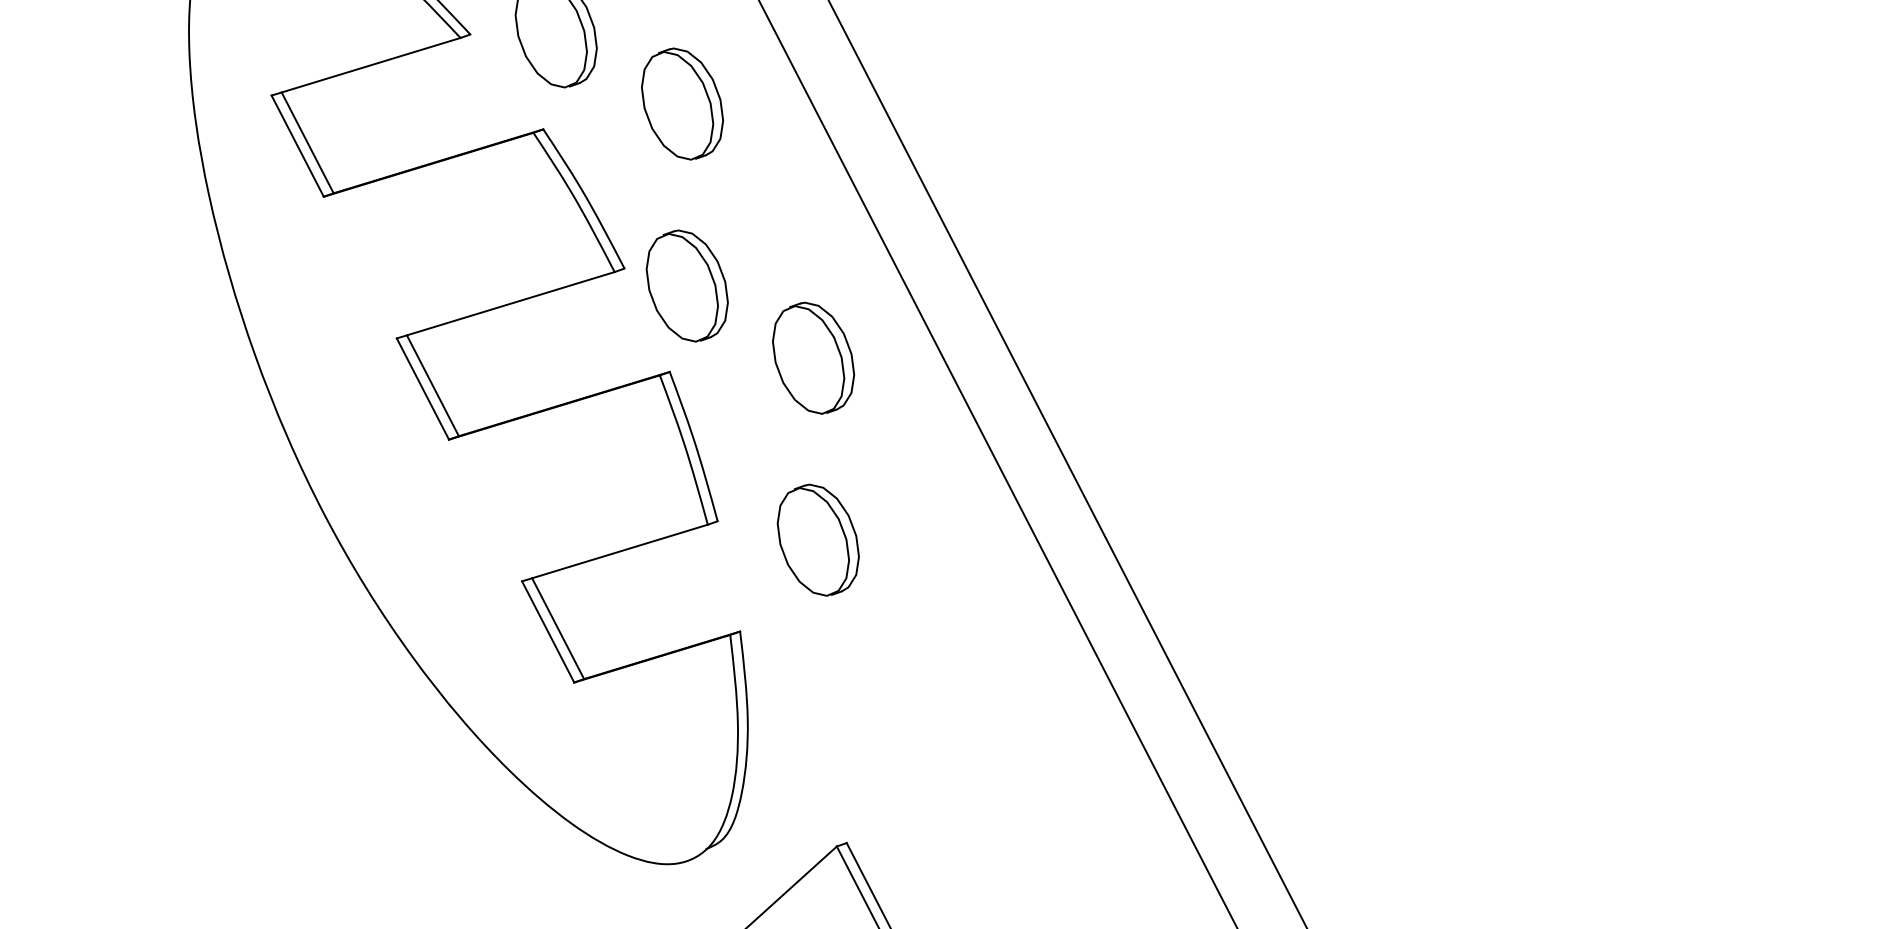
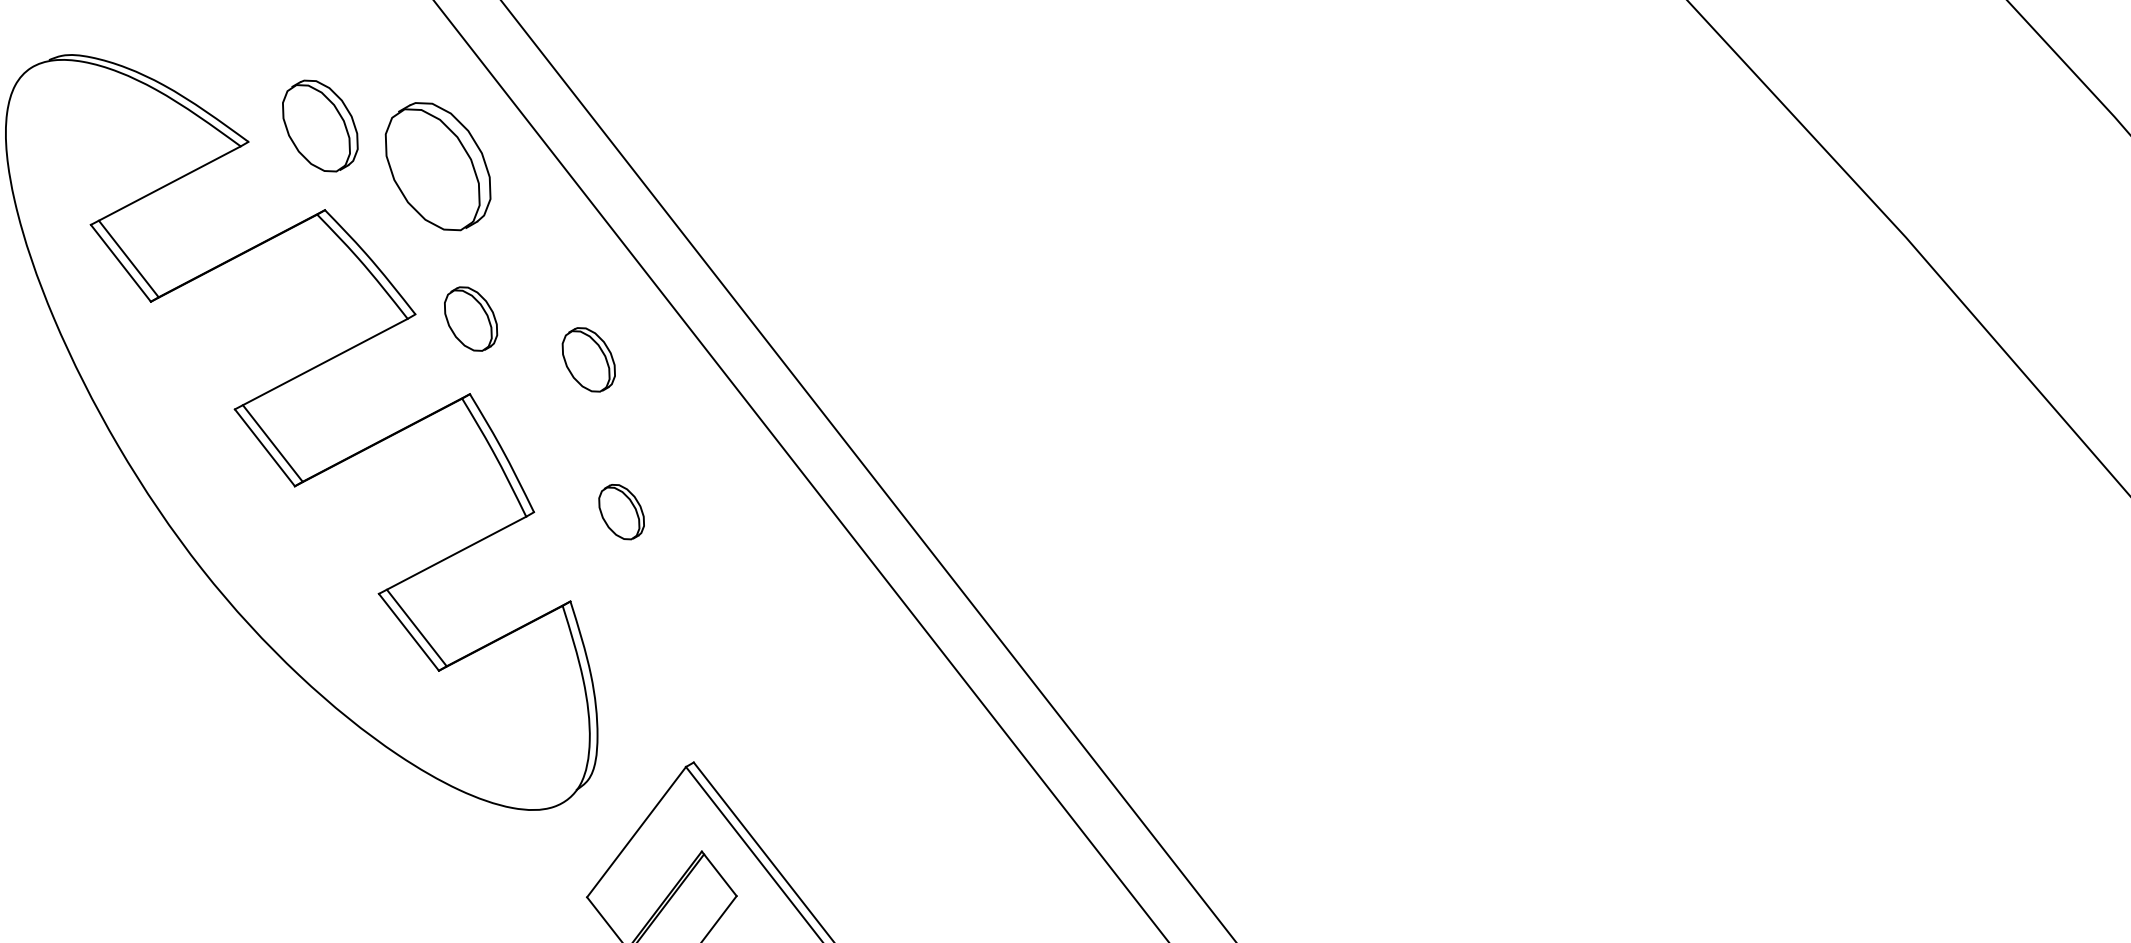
part: (681, 103) -> (437, 166), size x1.4
part: (686, 285) -> (470, 318), size x0.7
part: (813, 357) -> (588, 359), size x0.7
part: (818, 539) -> (621, 511), size x0.6

